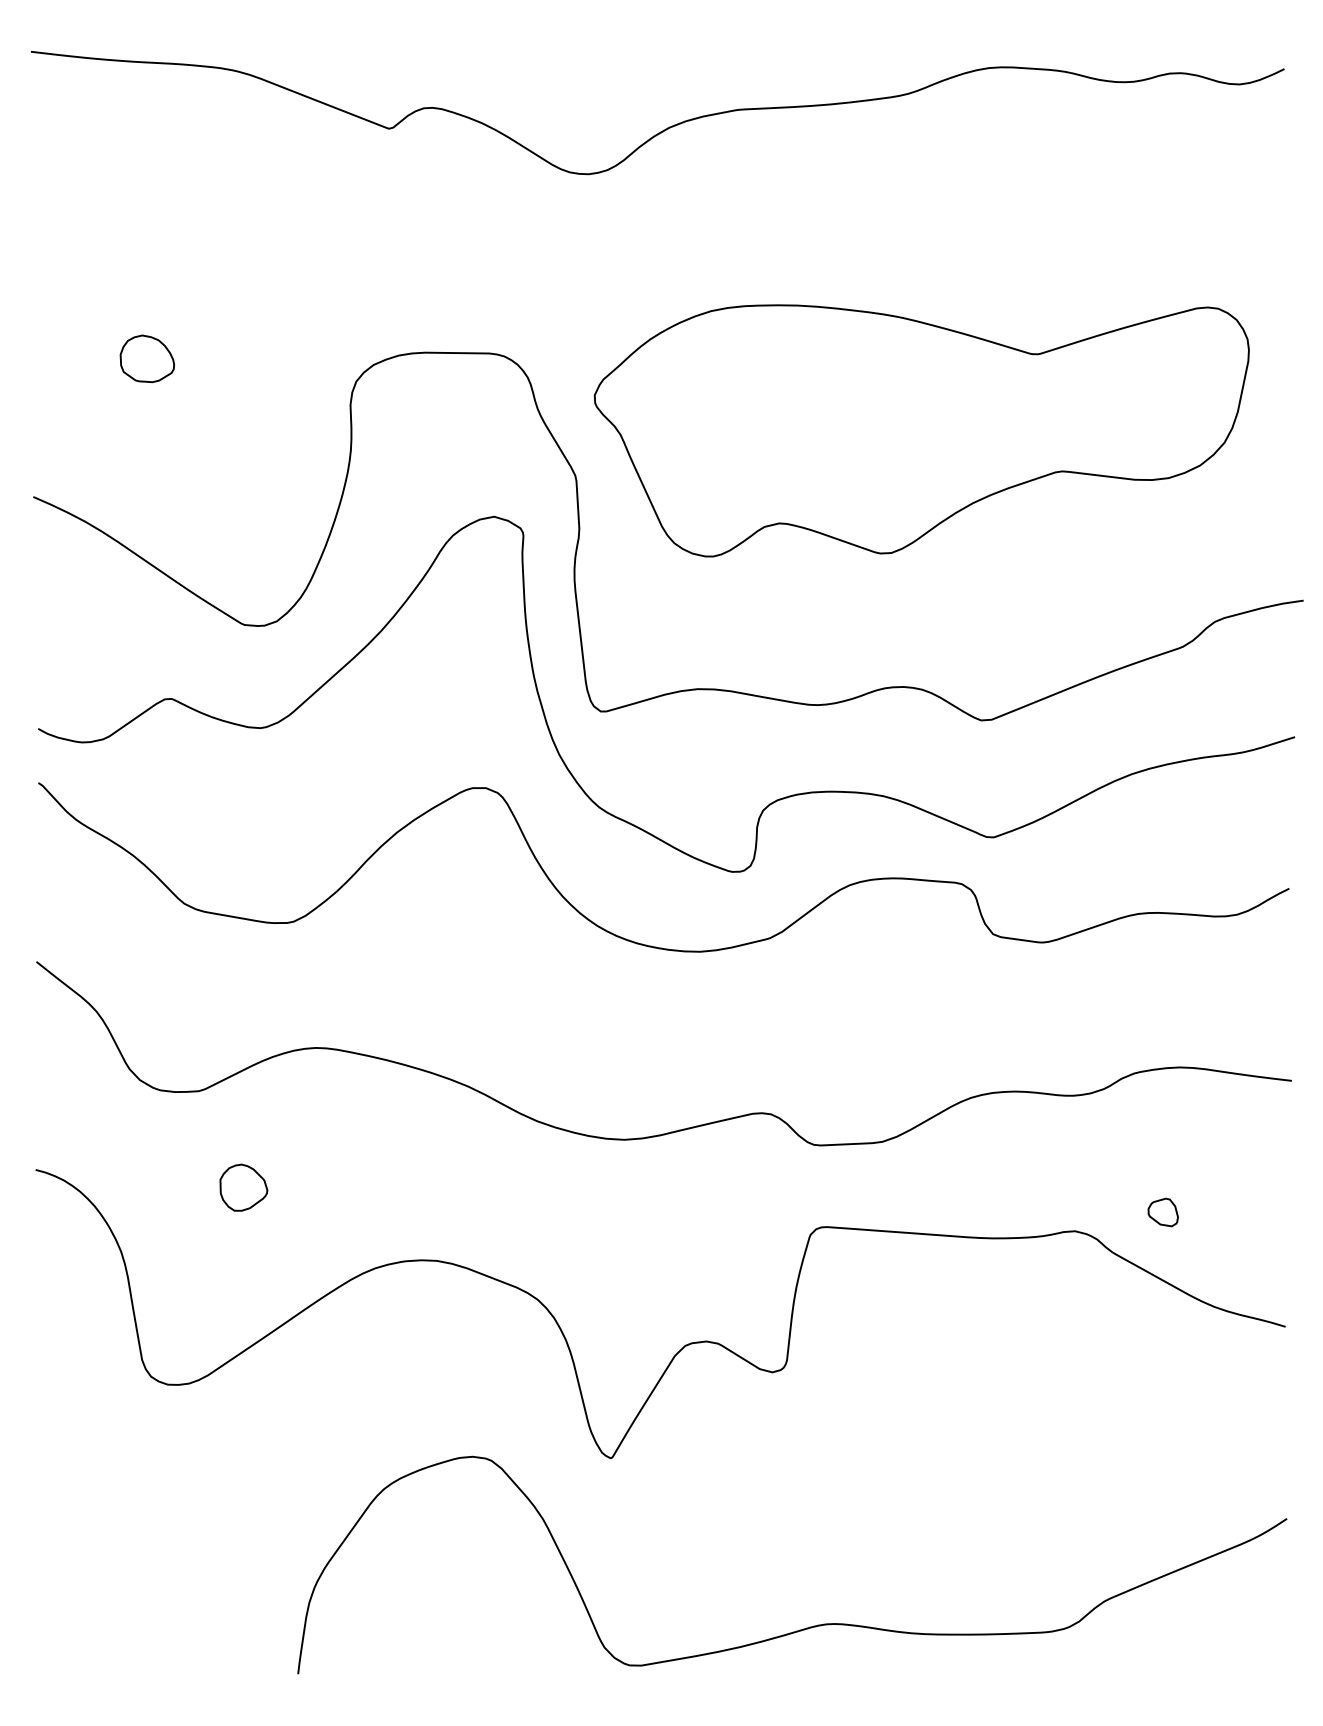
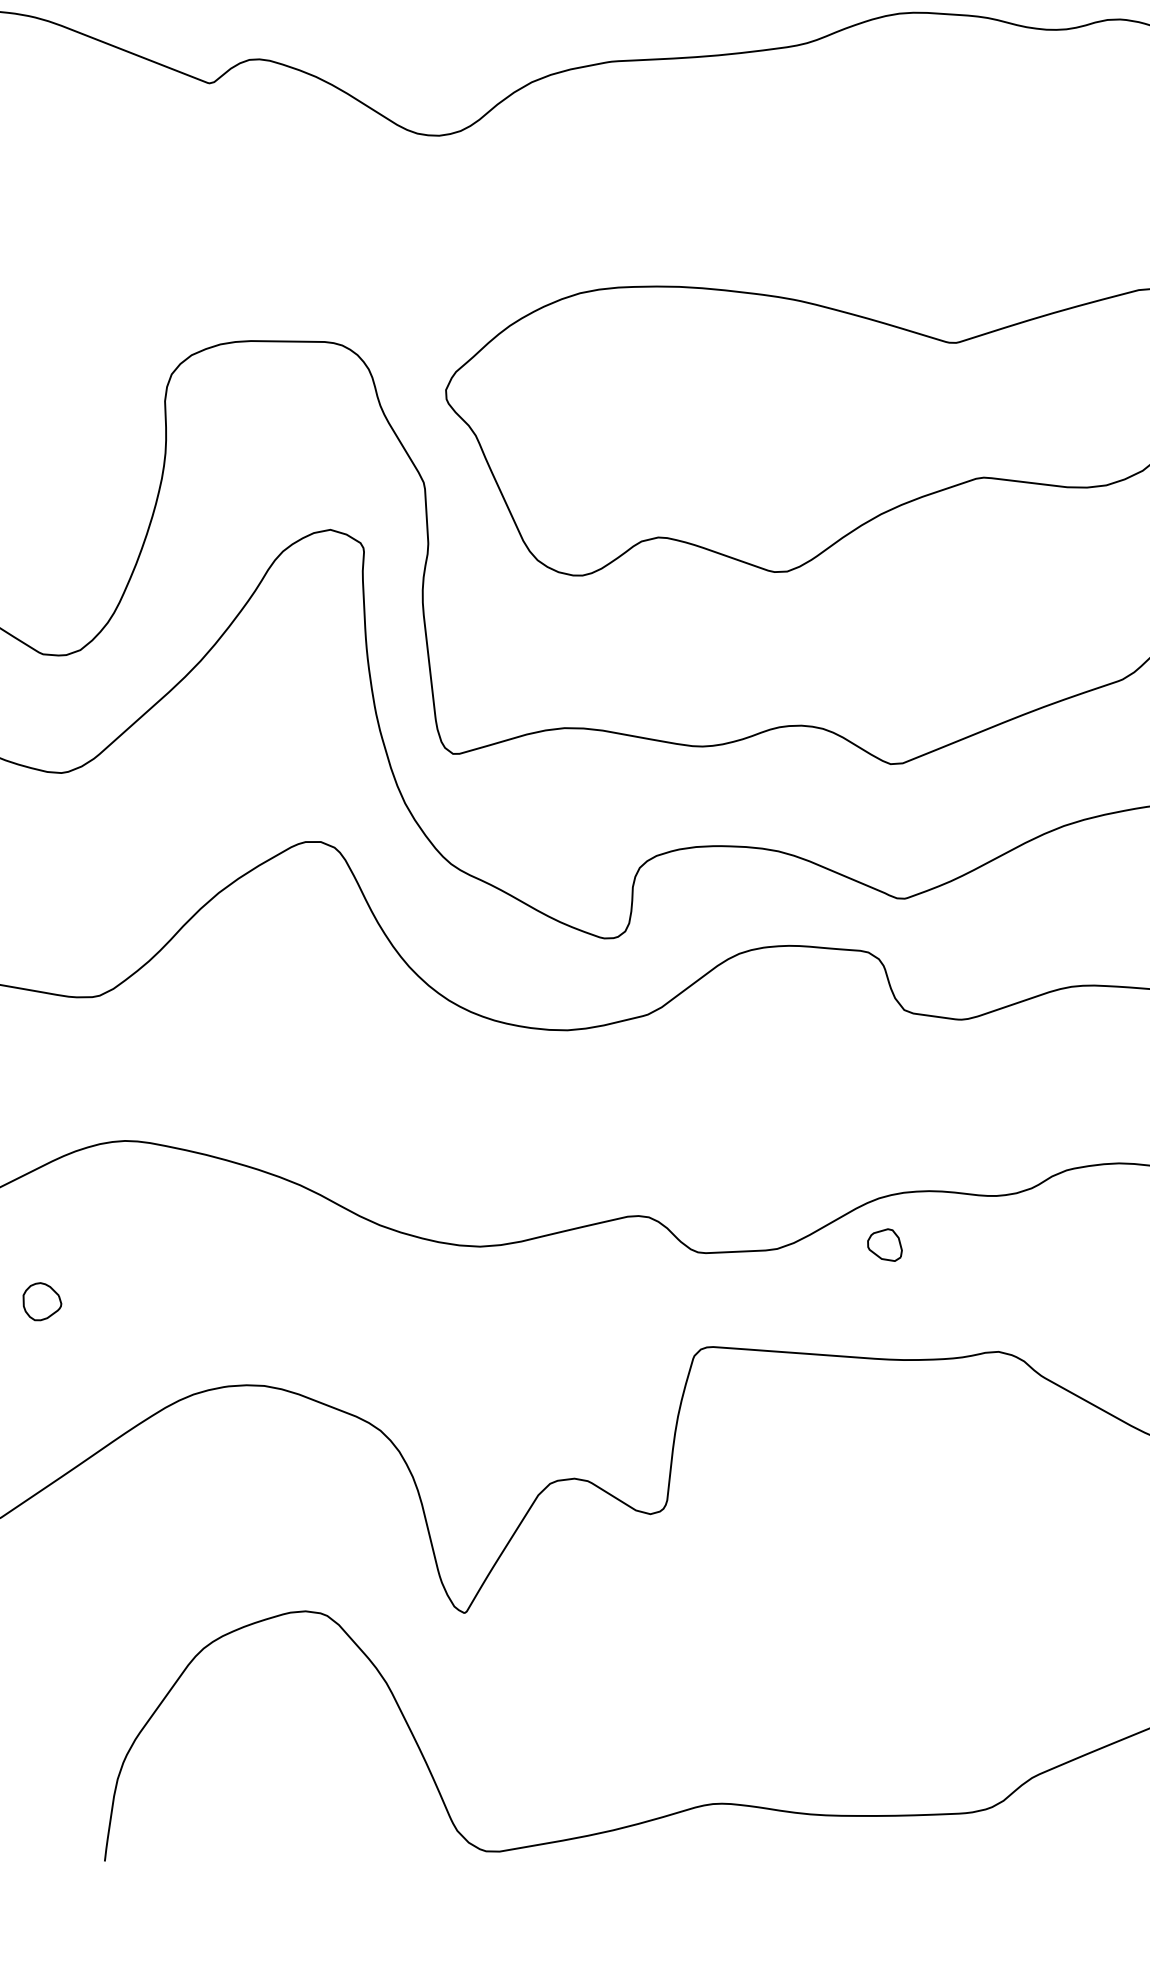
part: (243, 1187) -> (41, 1301), size x0.7
part: (1162, 1212) -> (884, 1245), moved

